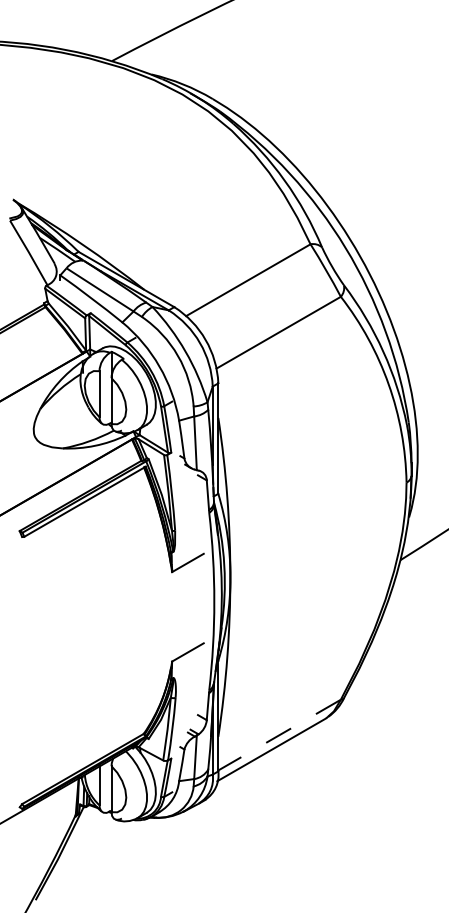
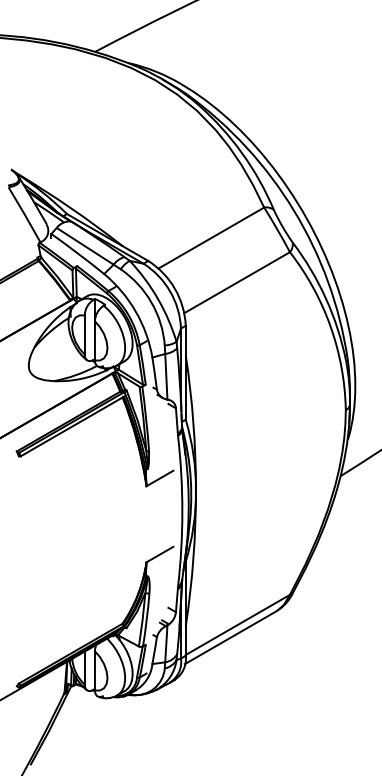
line: (279, 735) -> (237, 625), dashed -> solid

